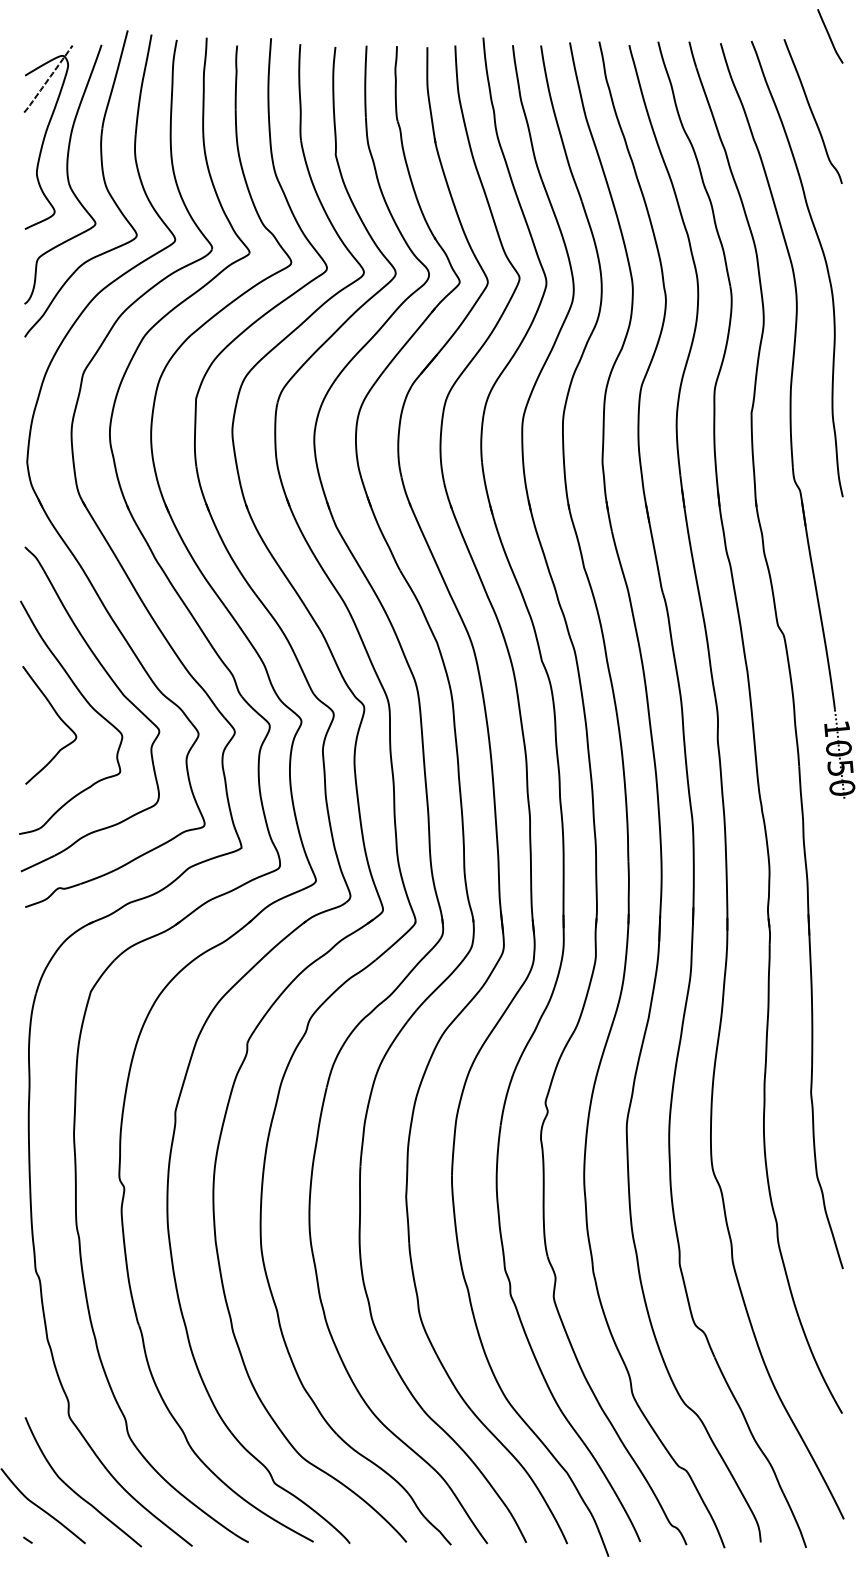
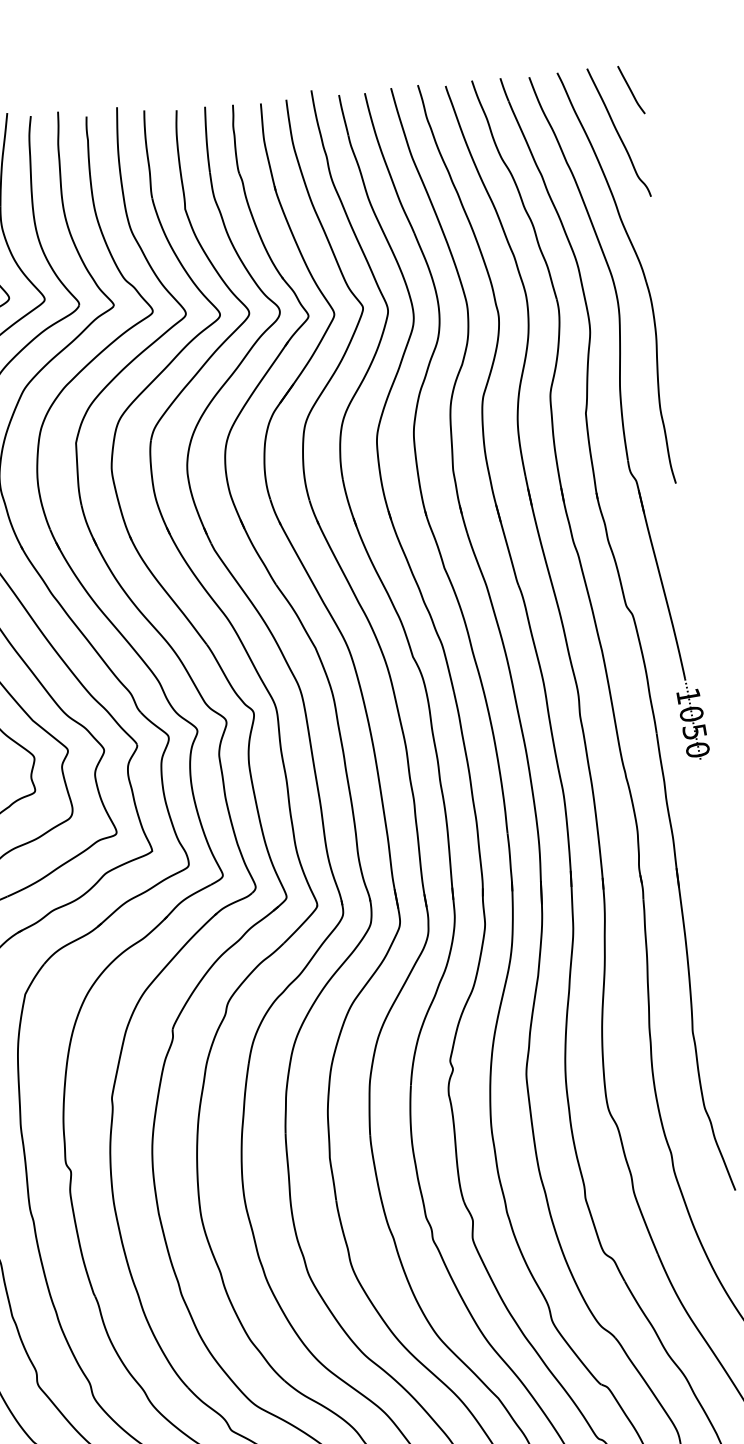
curve: (830, 36) -> (631, 90), moved

